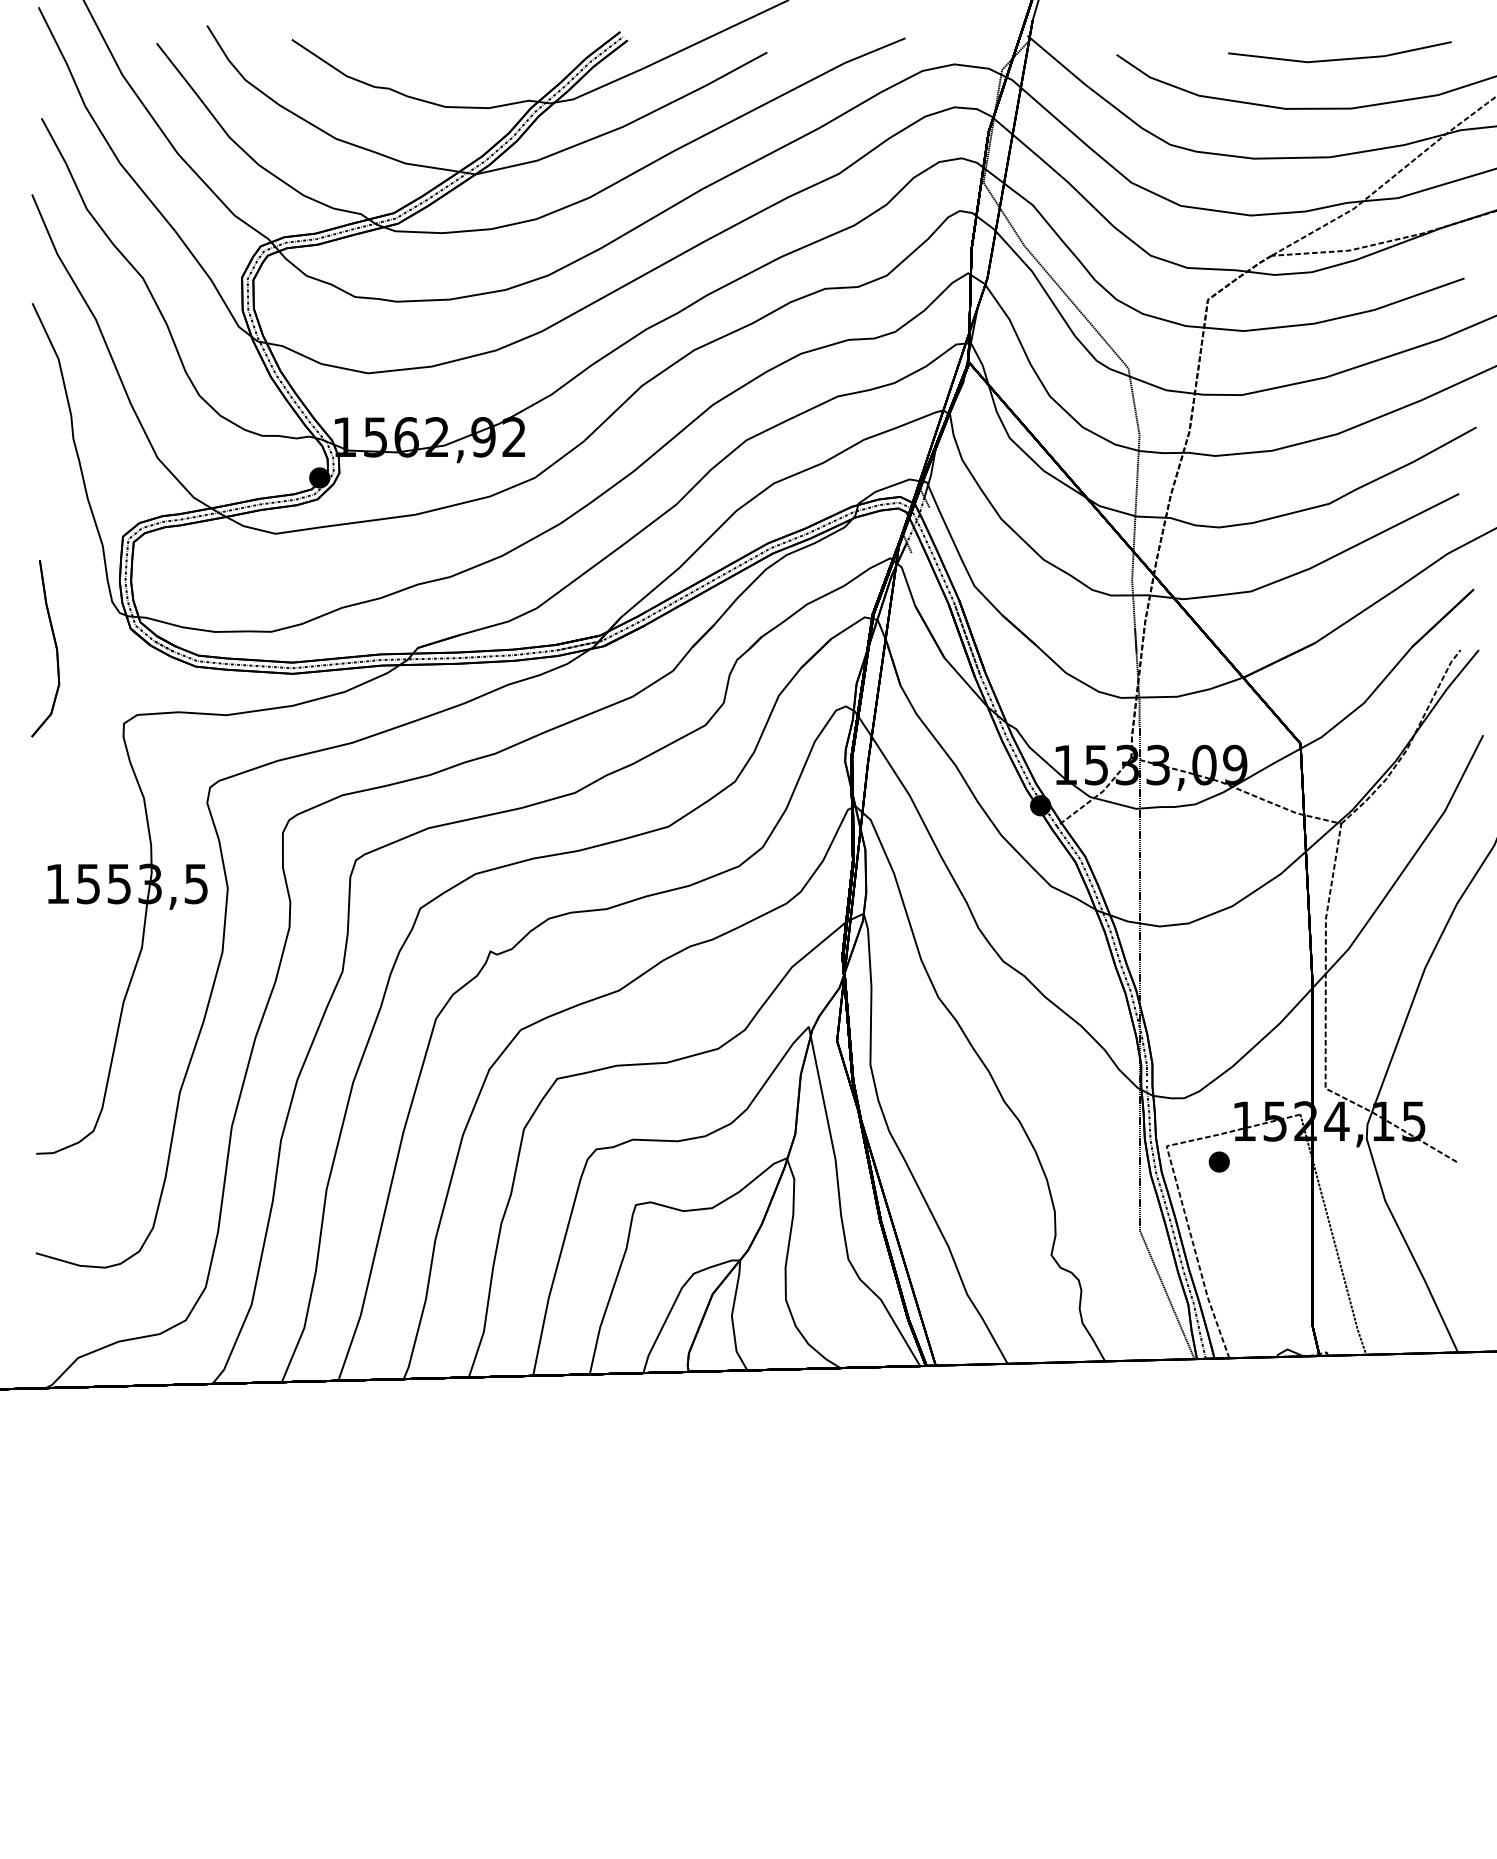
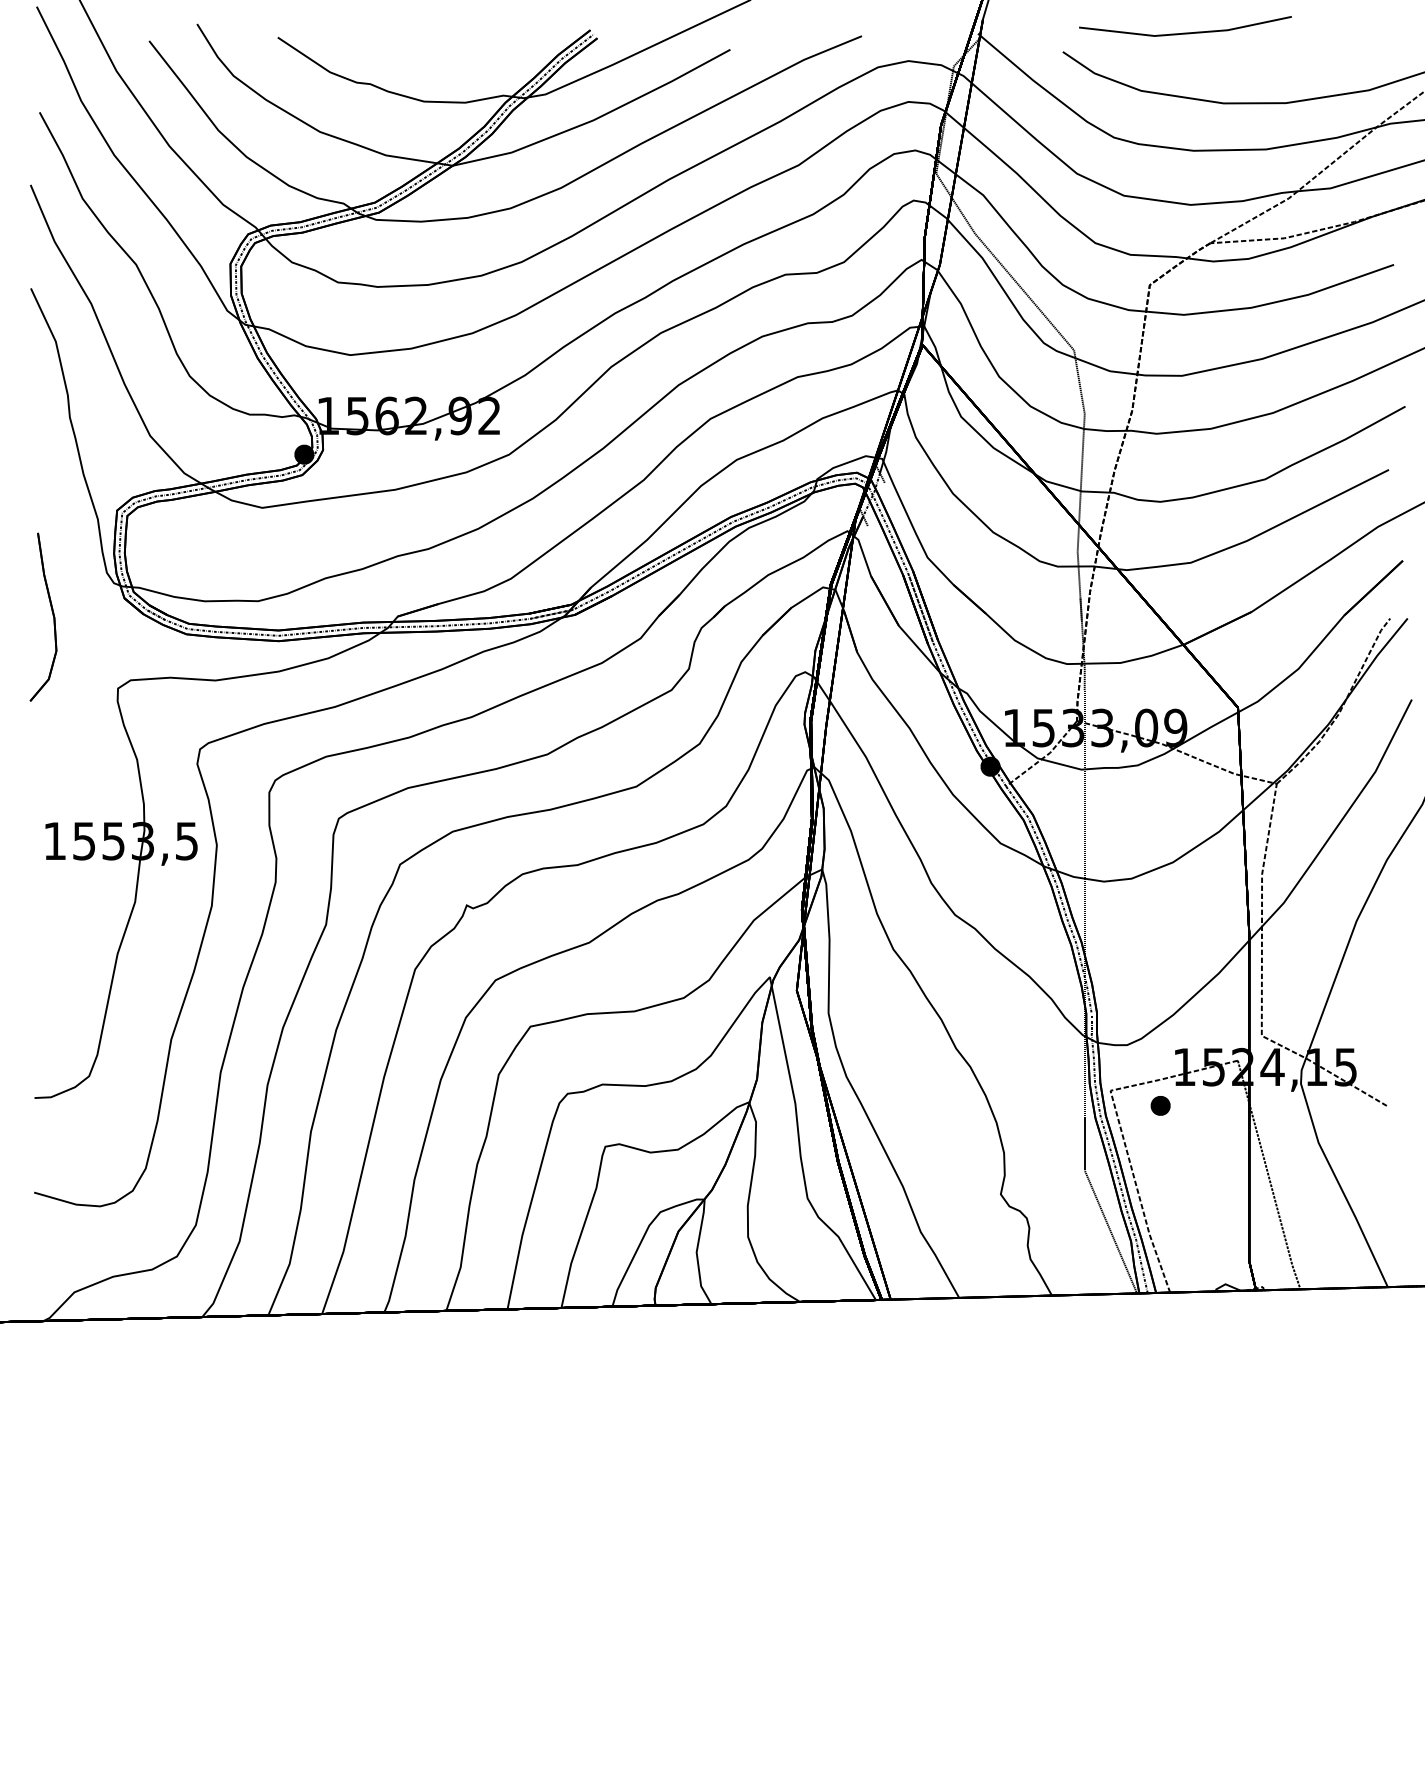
line: (1339, 58) -> (1185, 32), moved

